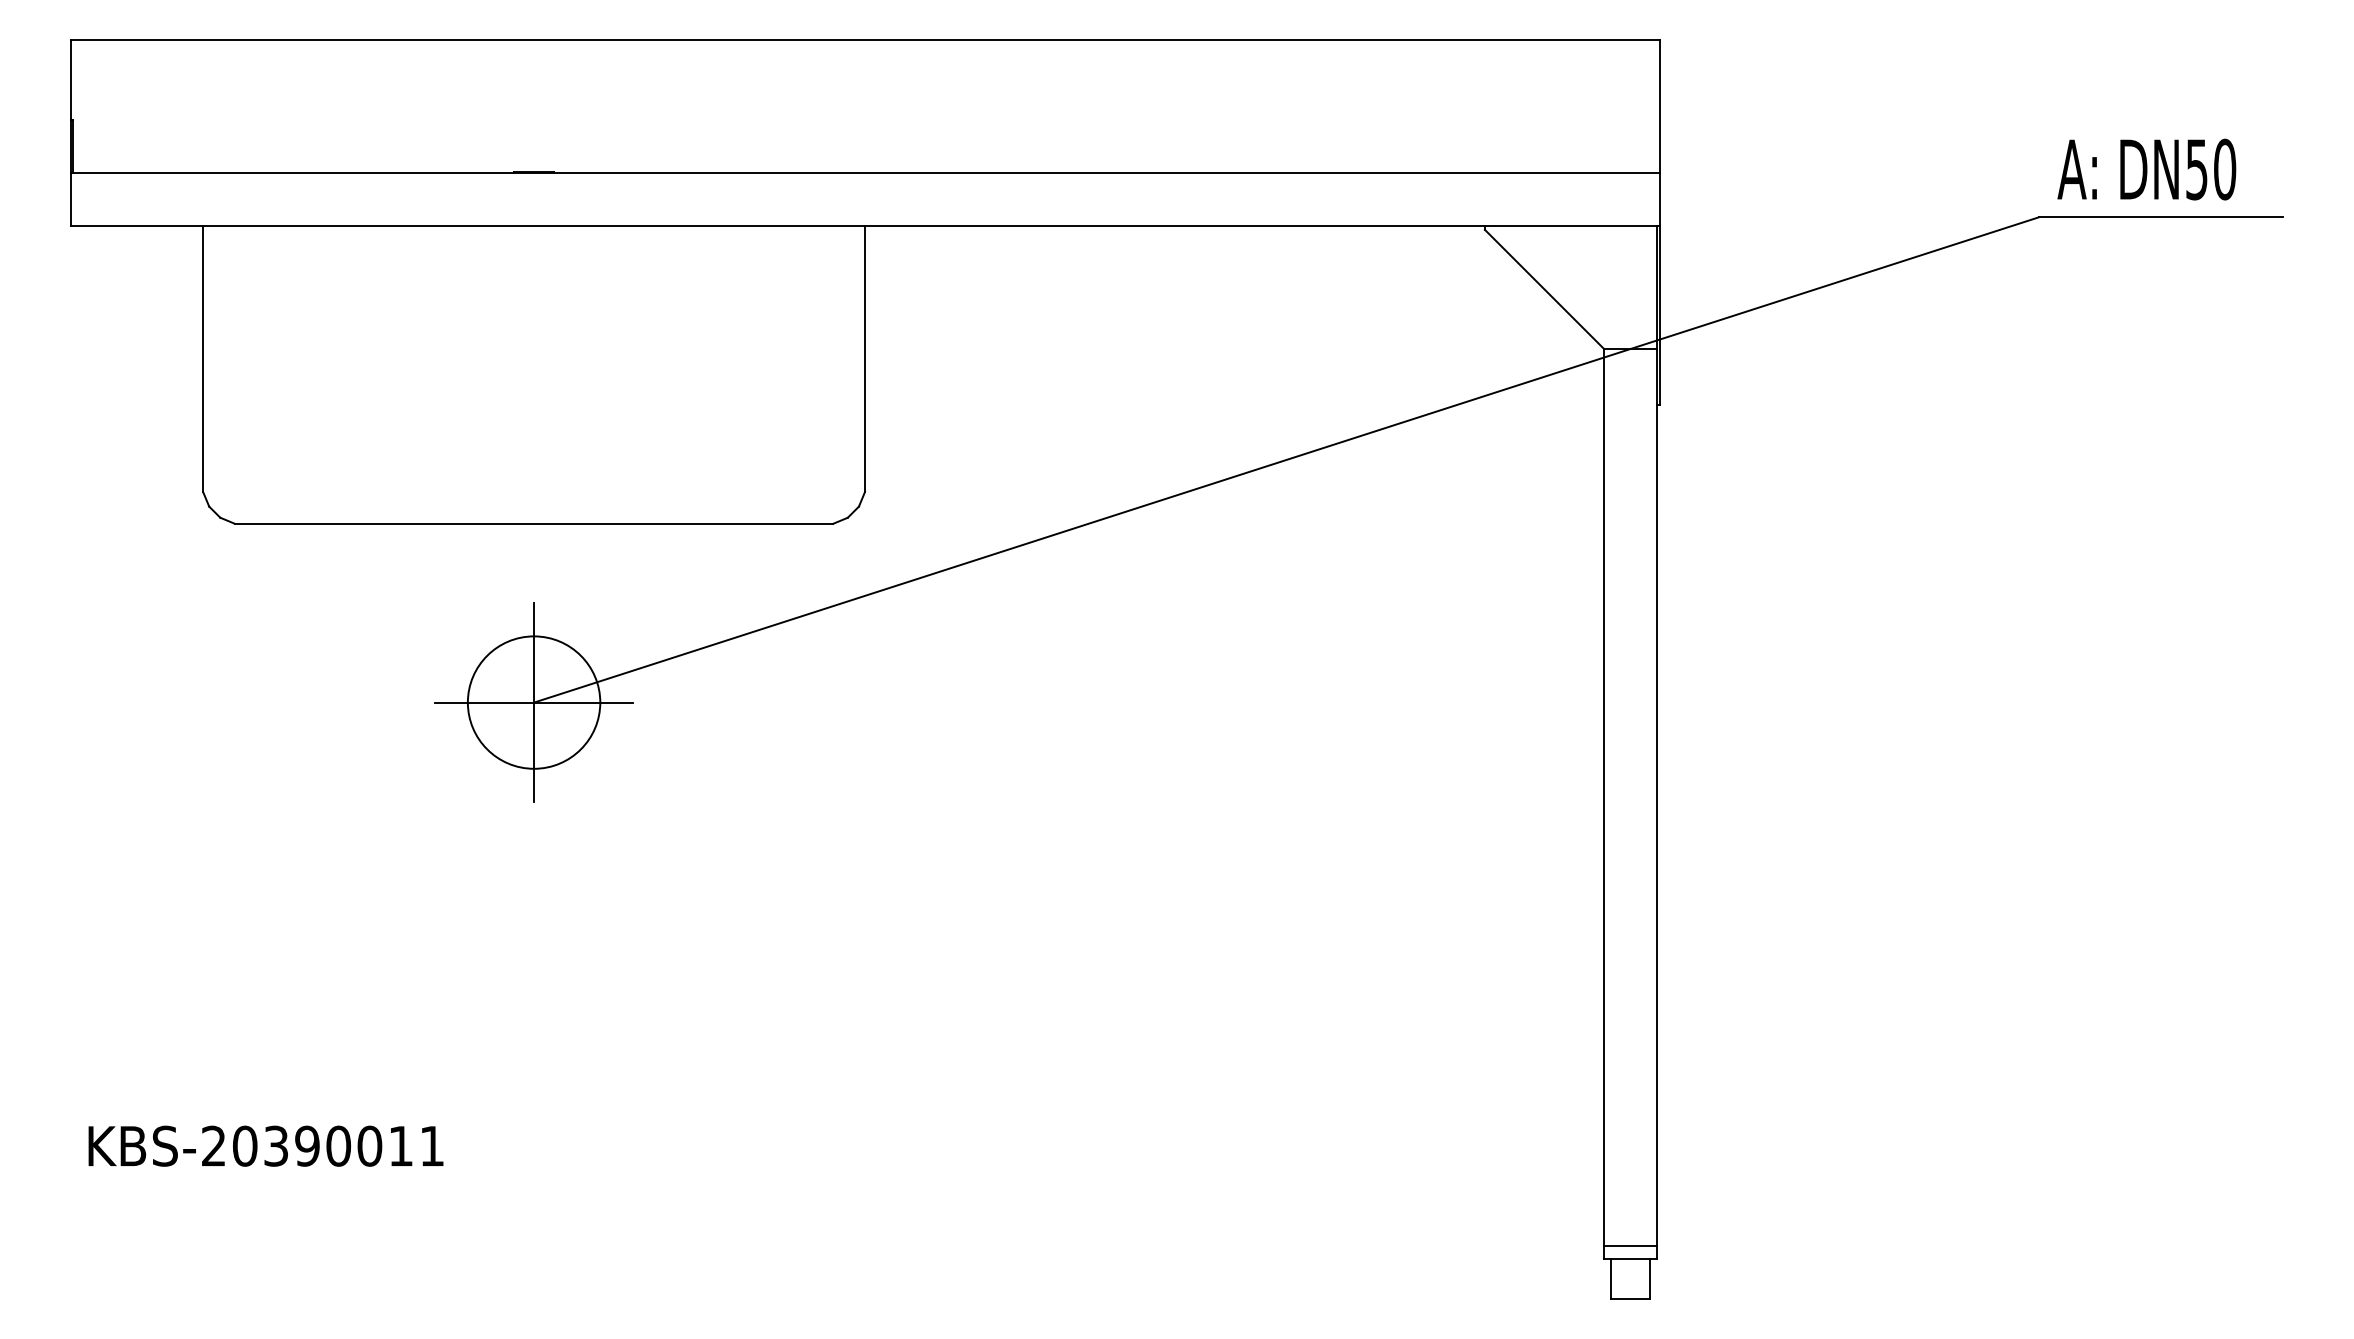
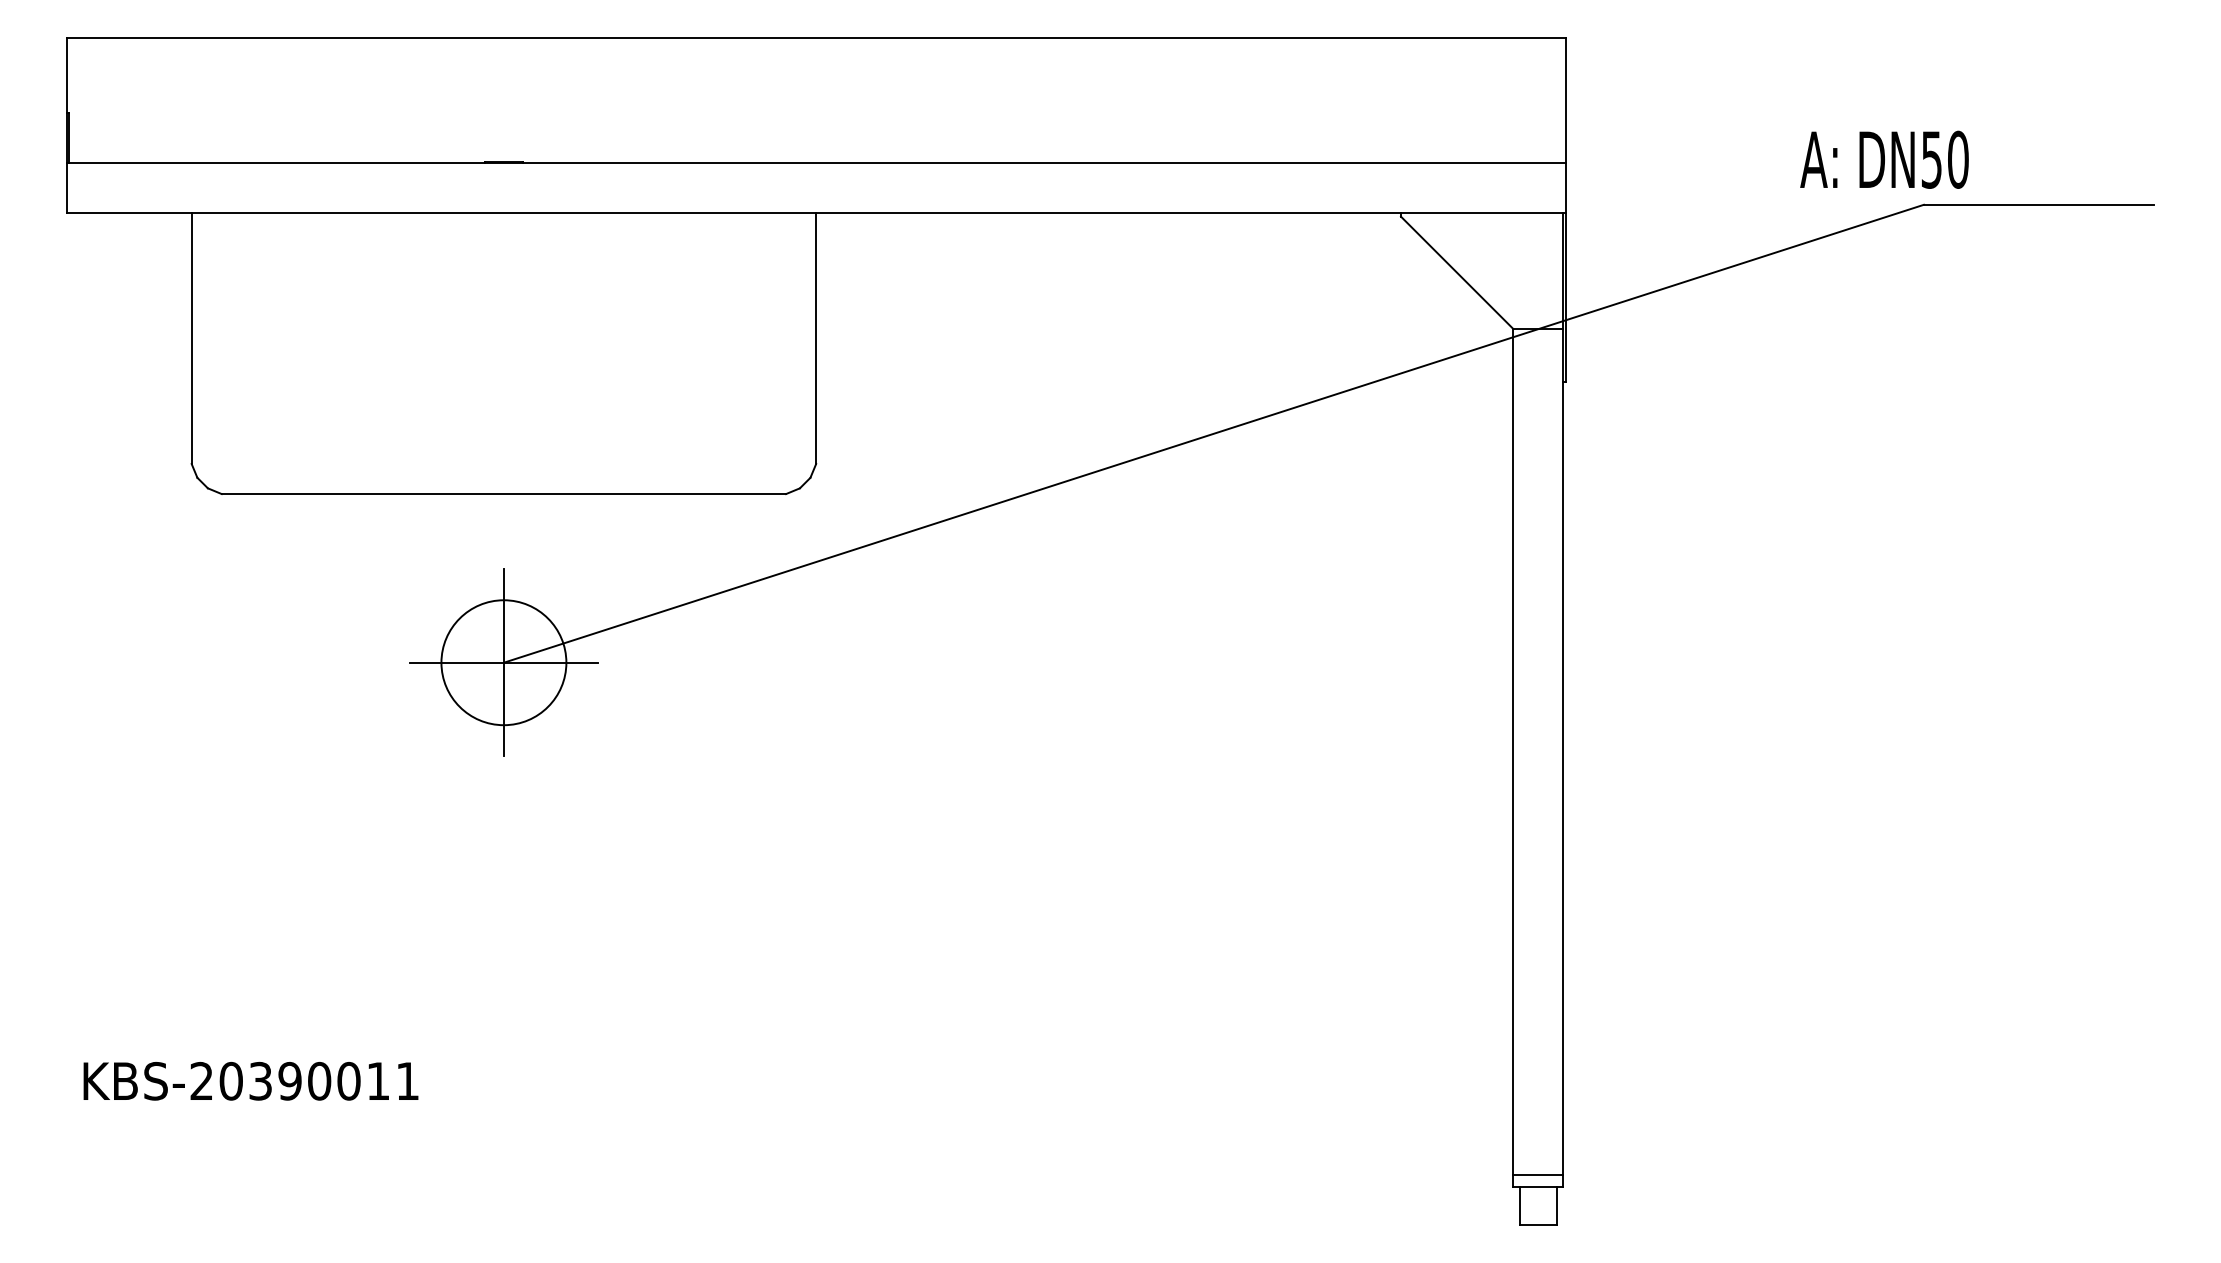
text: (2146, 169) -> (1884, 159), moved

